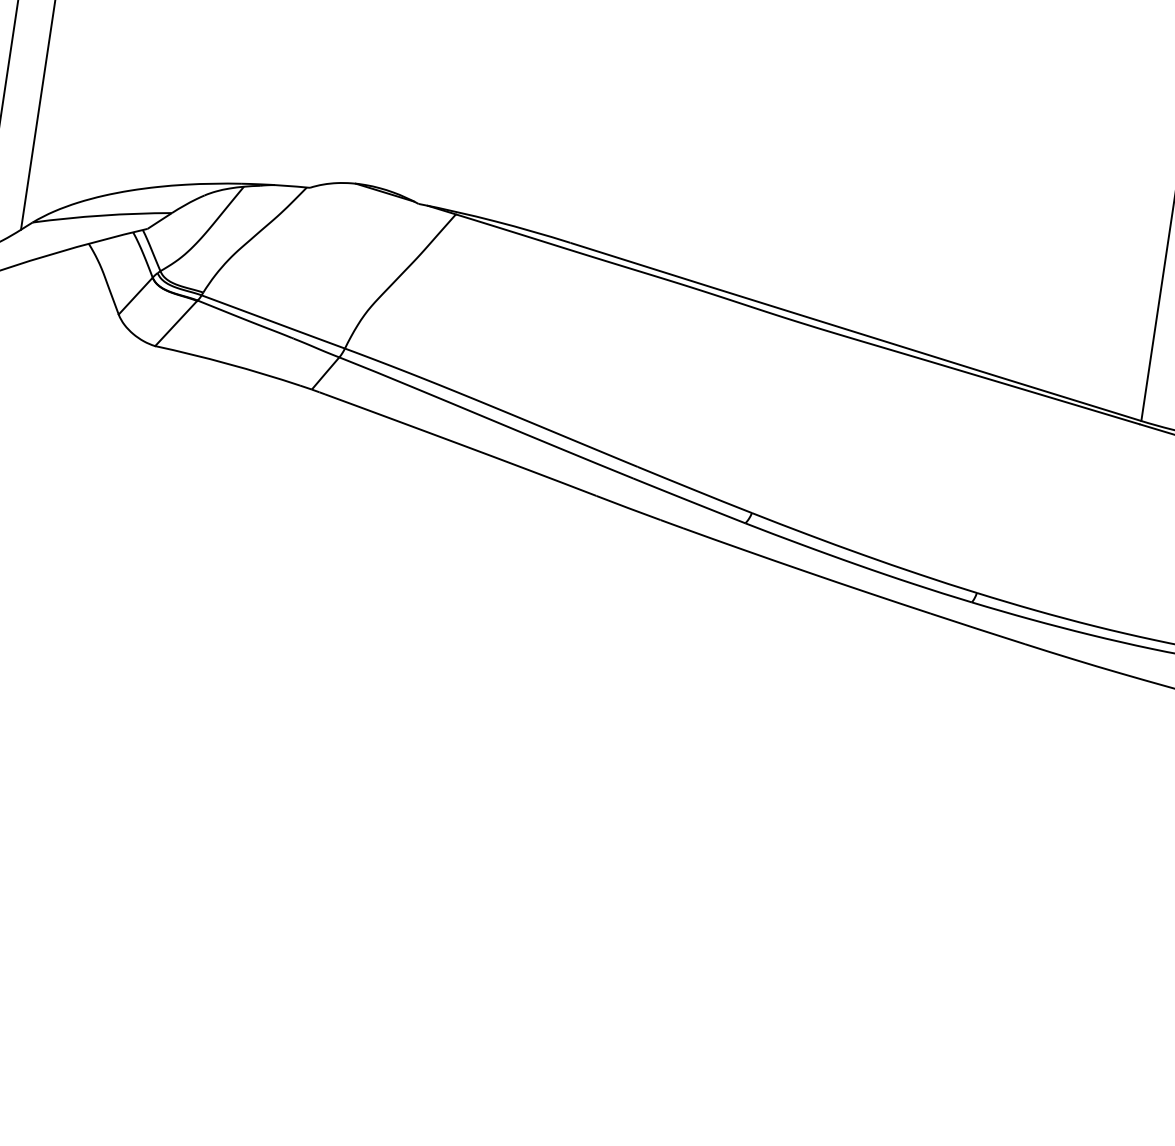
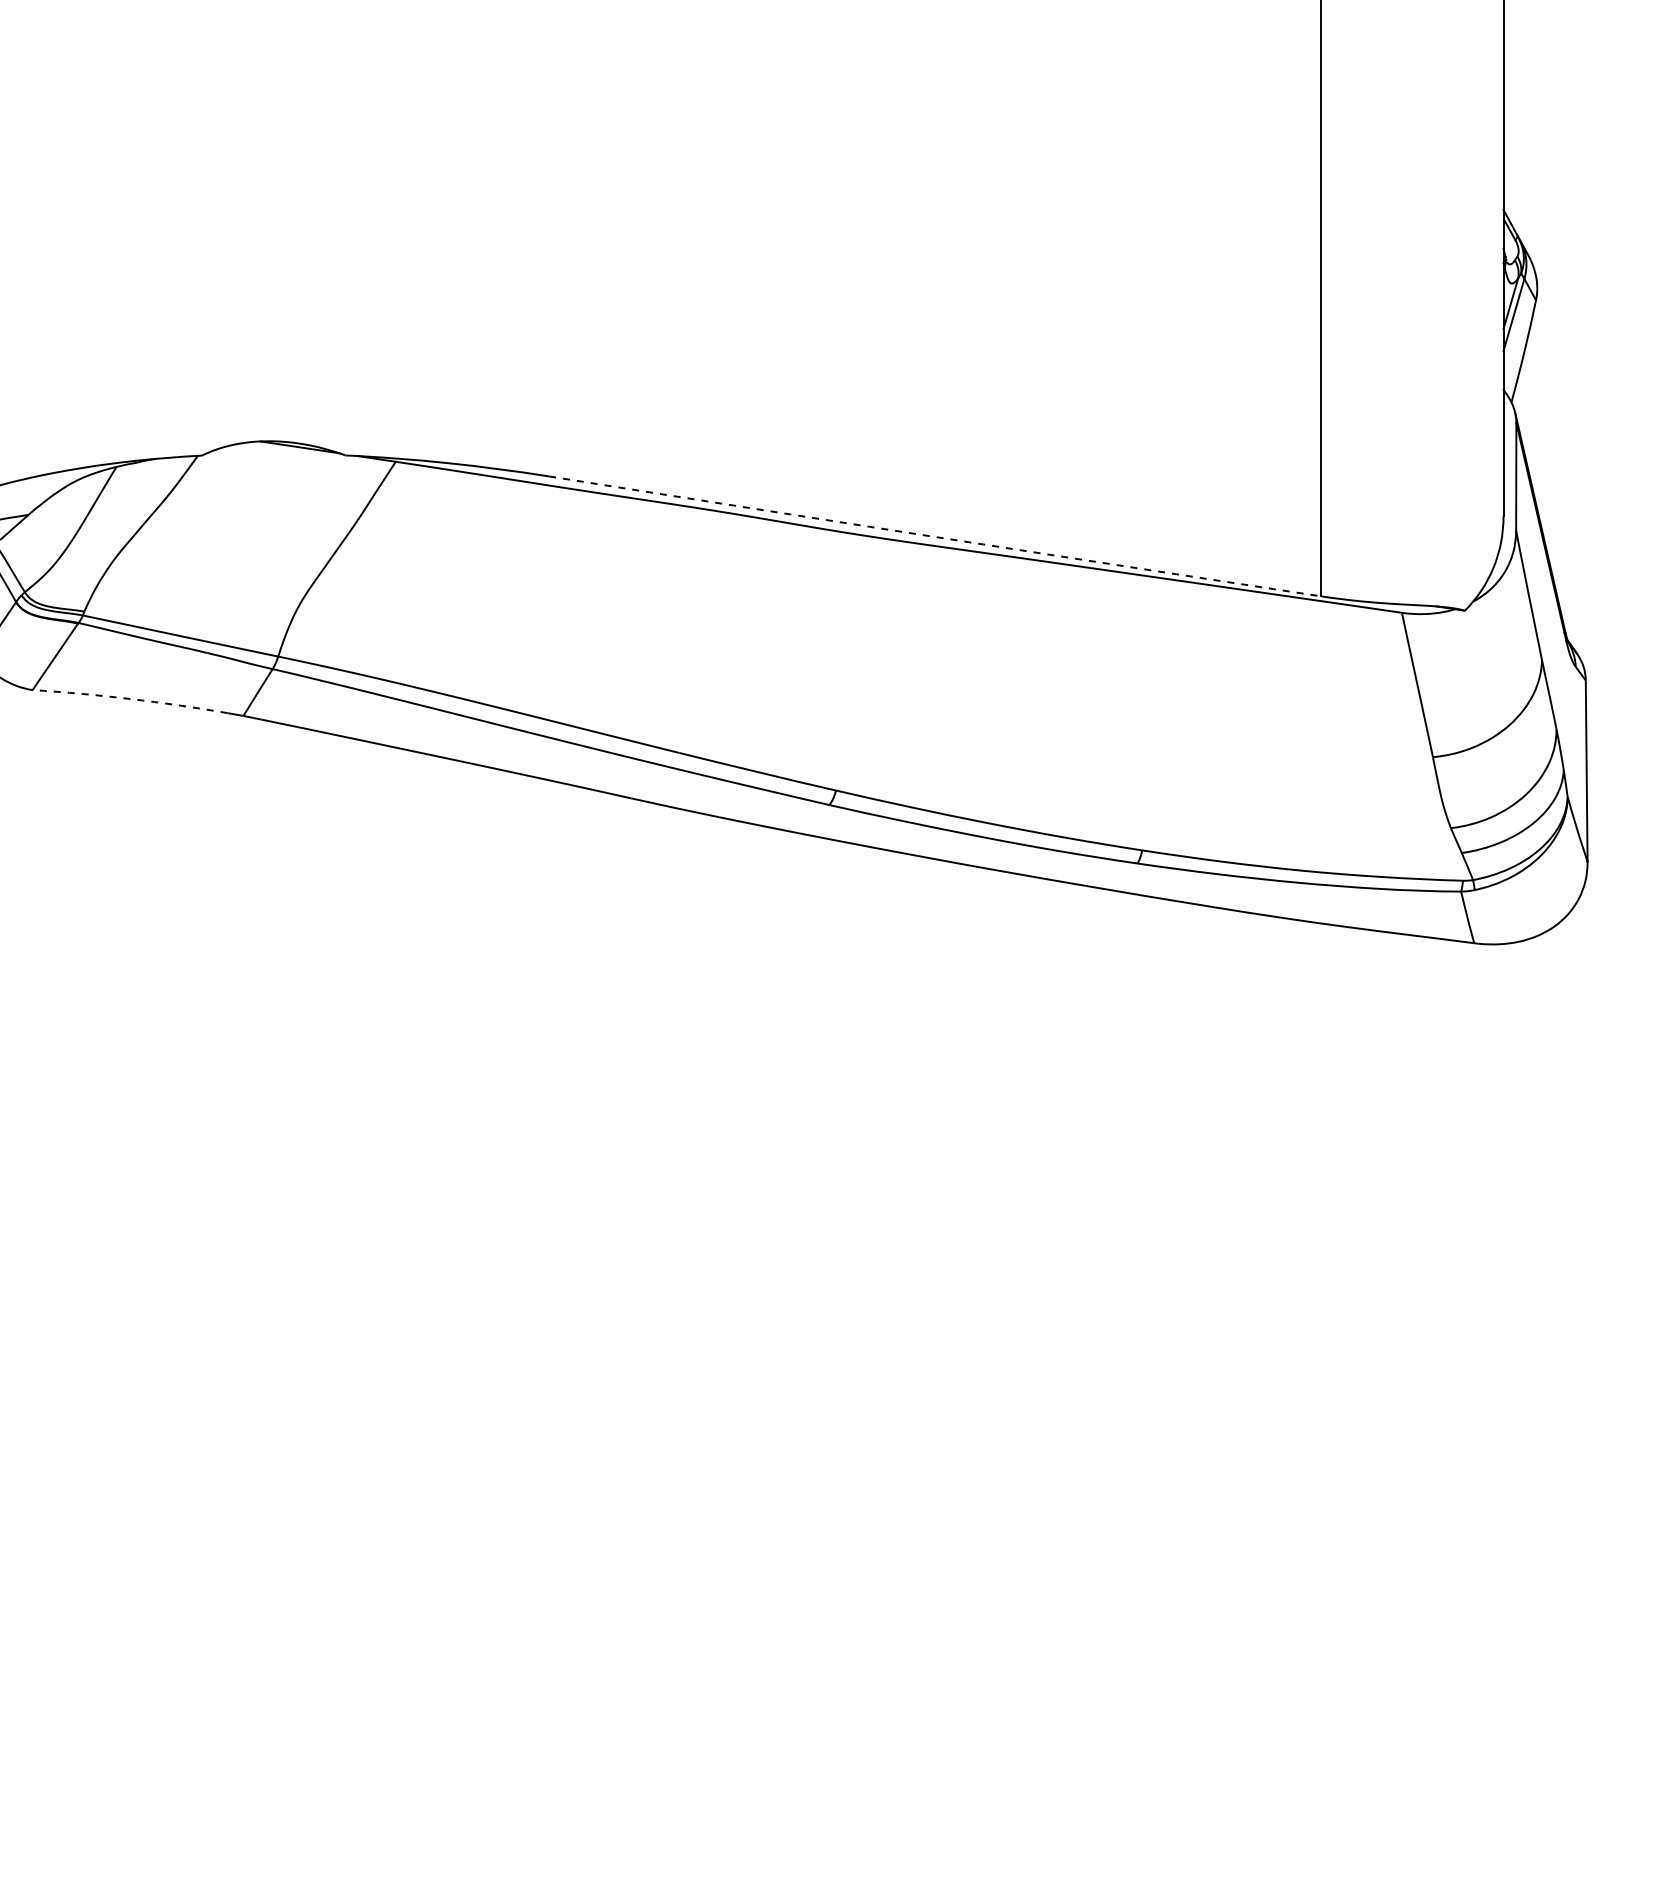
arc: (855, 332) -> (935, 537), solid -> dashed
arc: (228, 364) -> (130, 699), solid -> dashed

